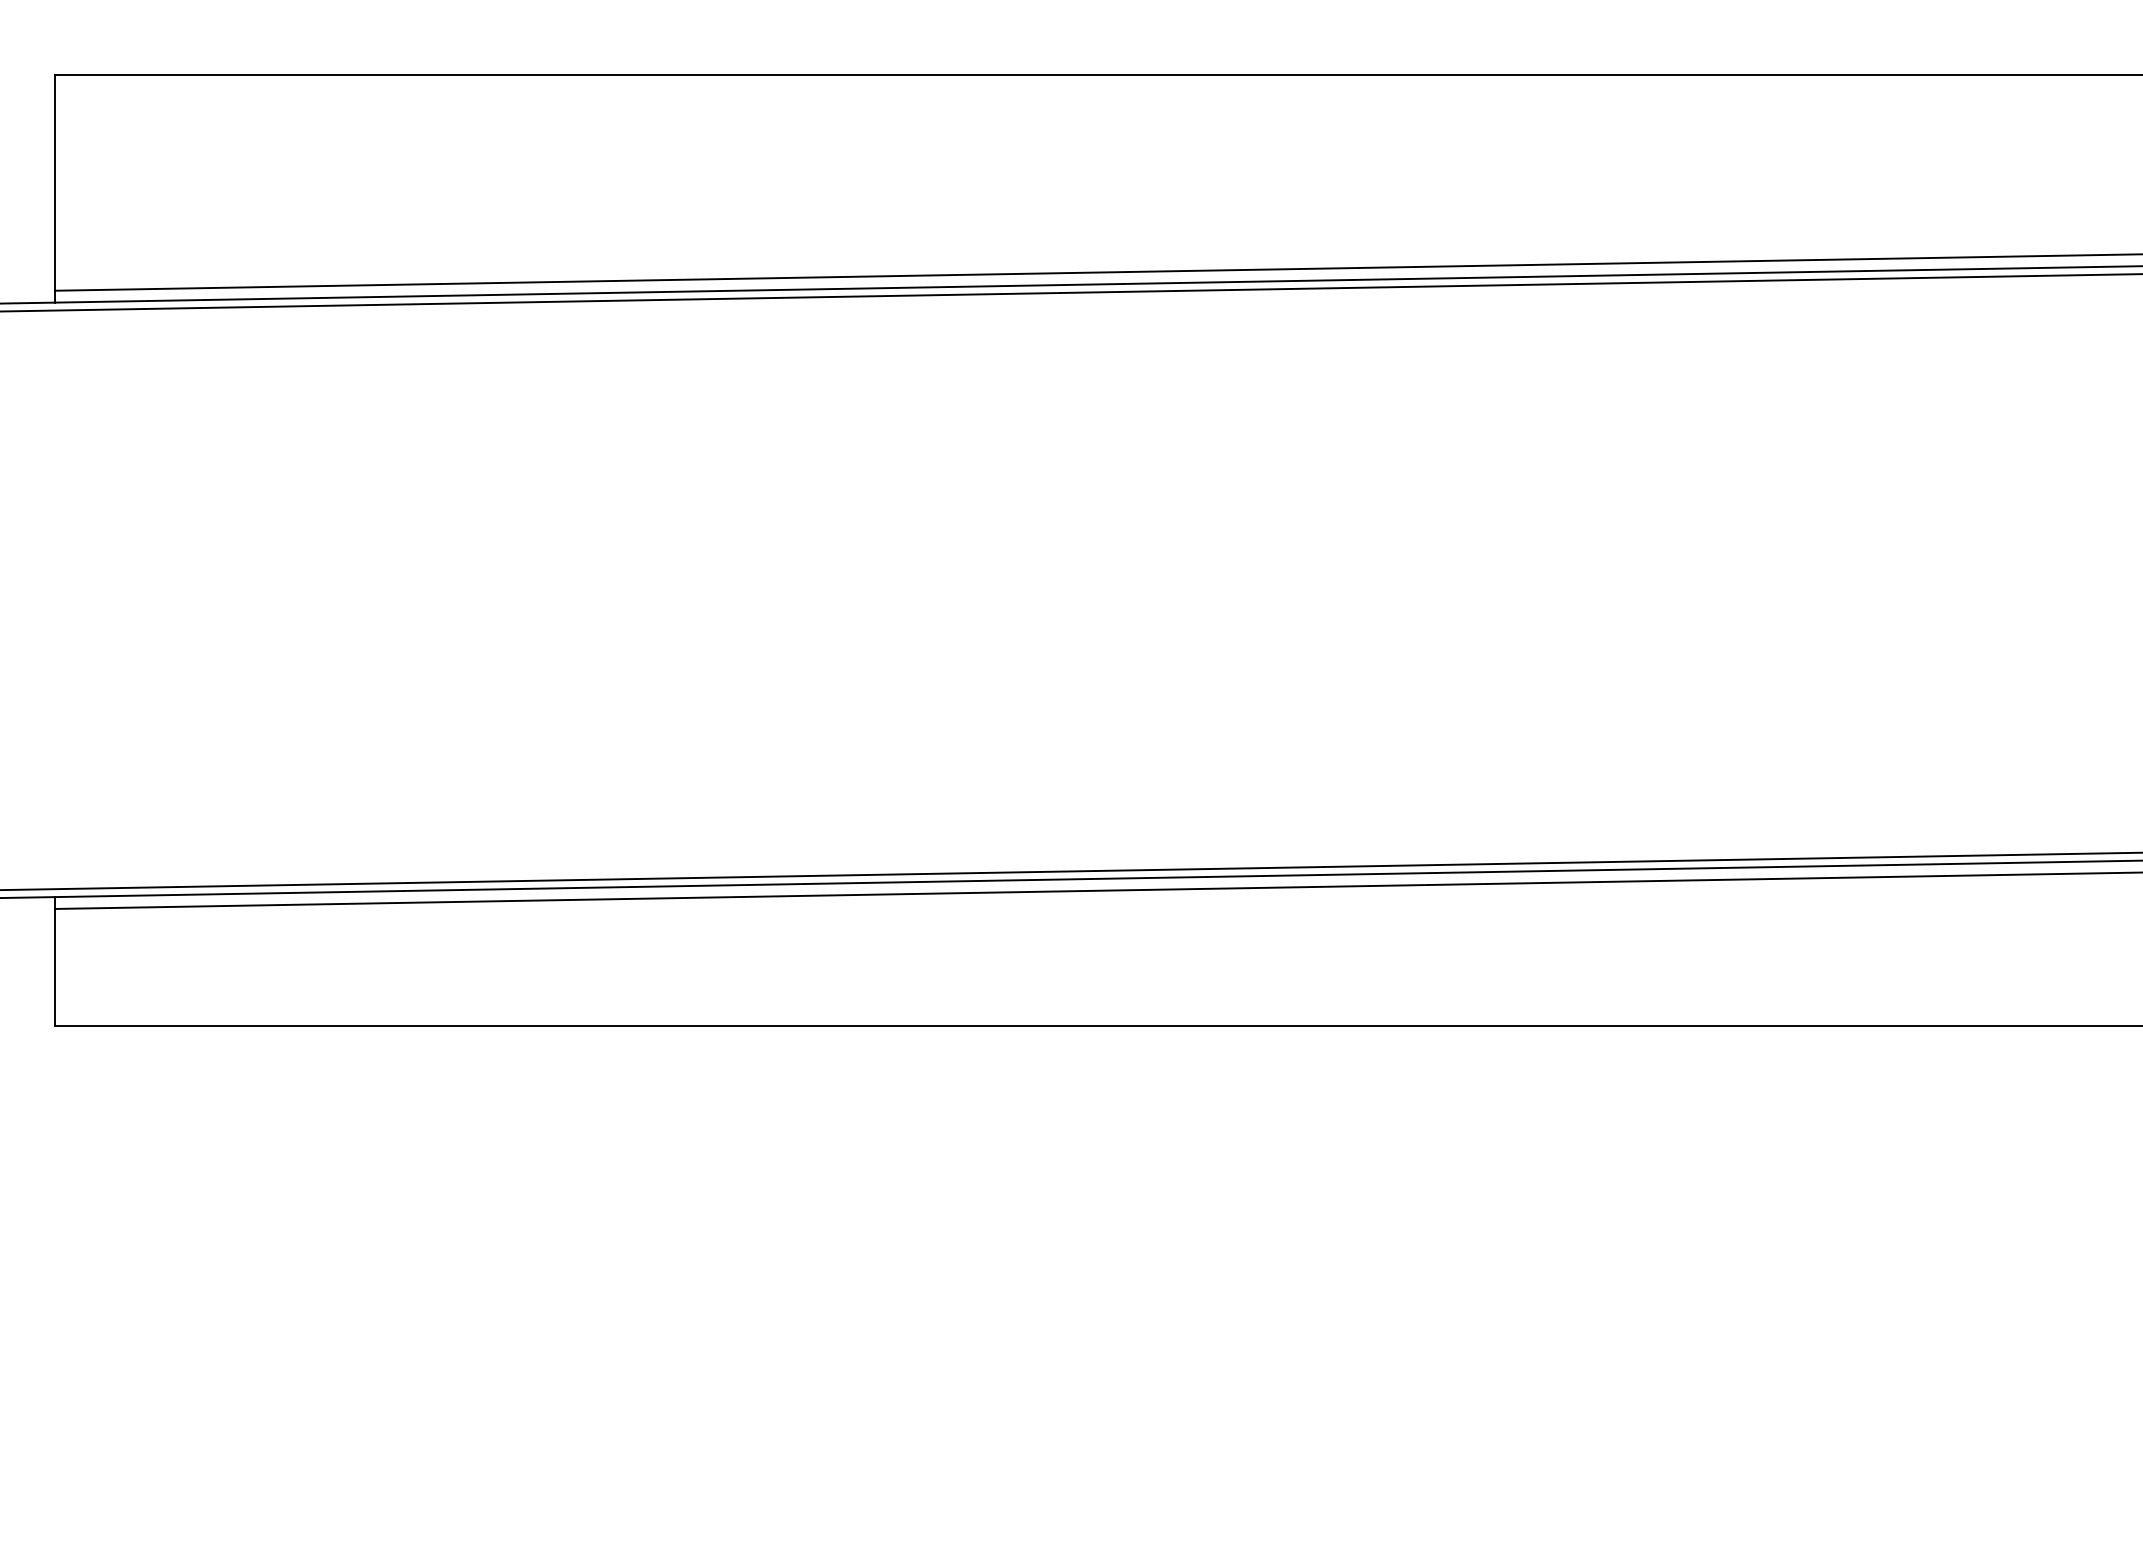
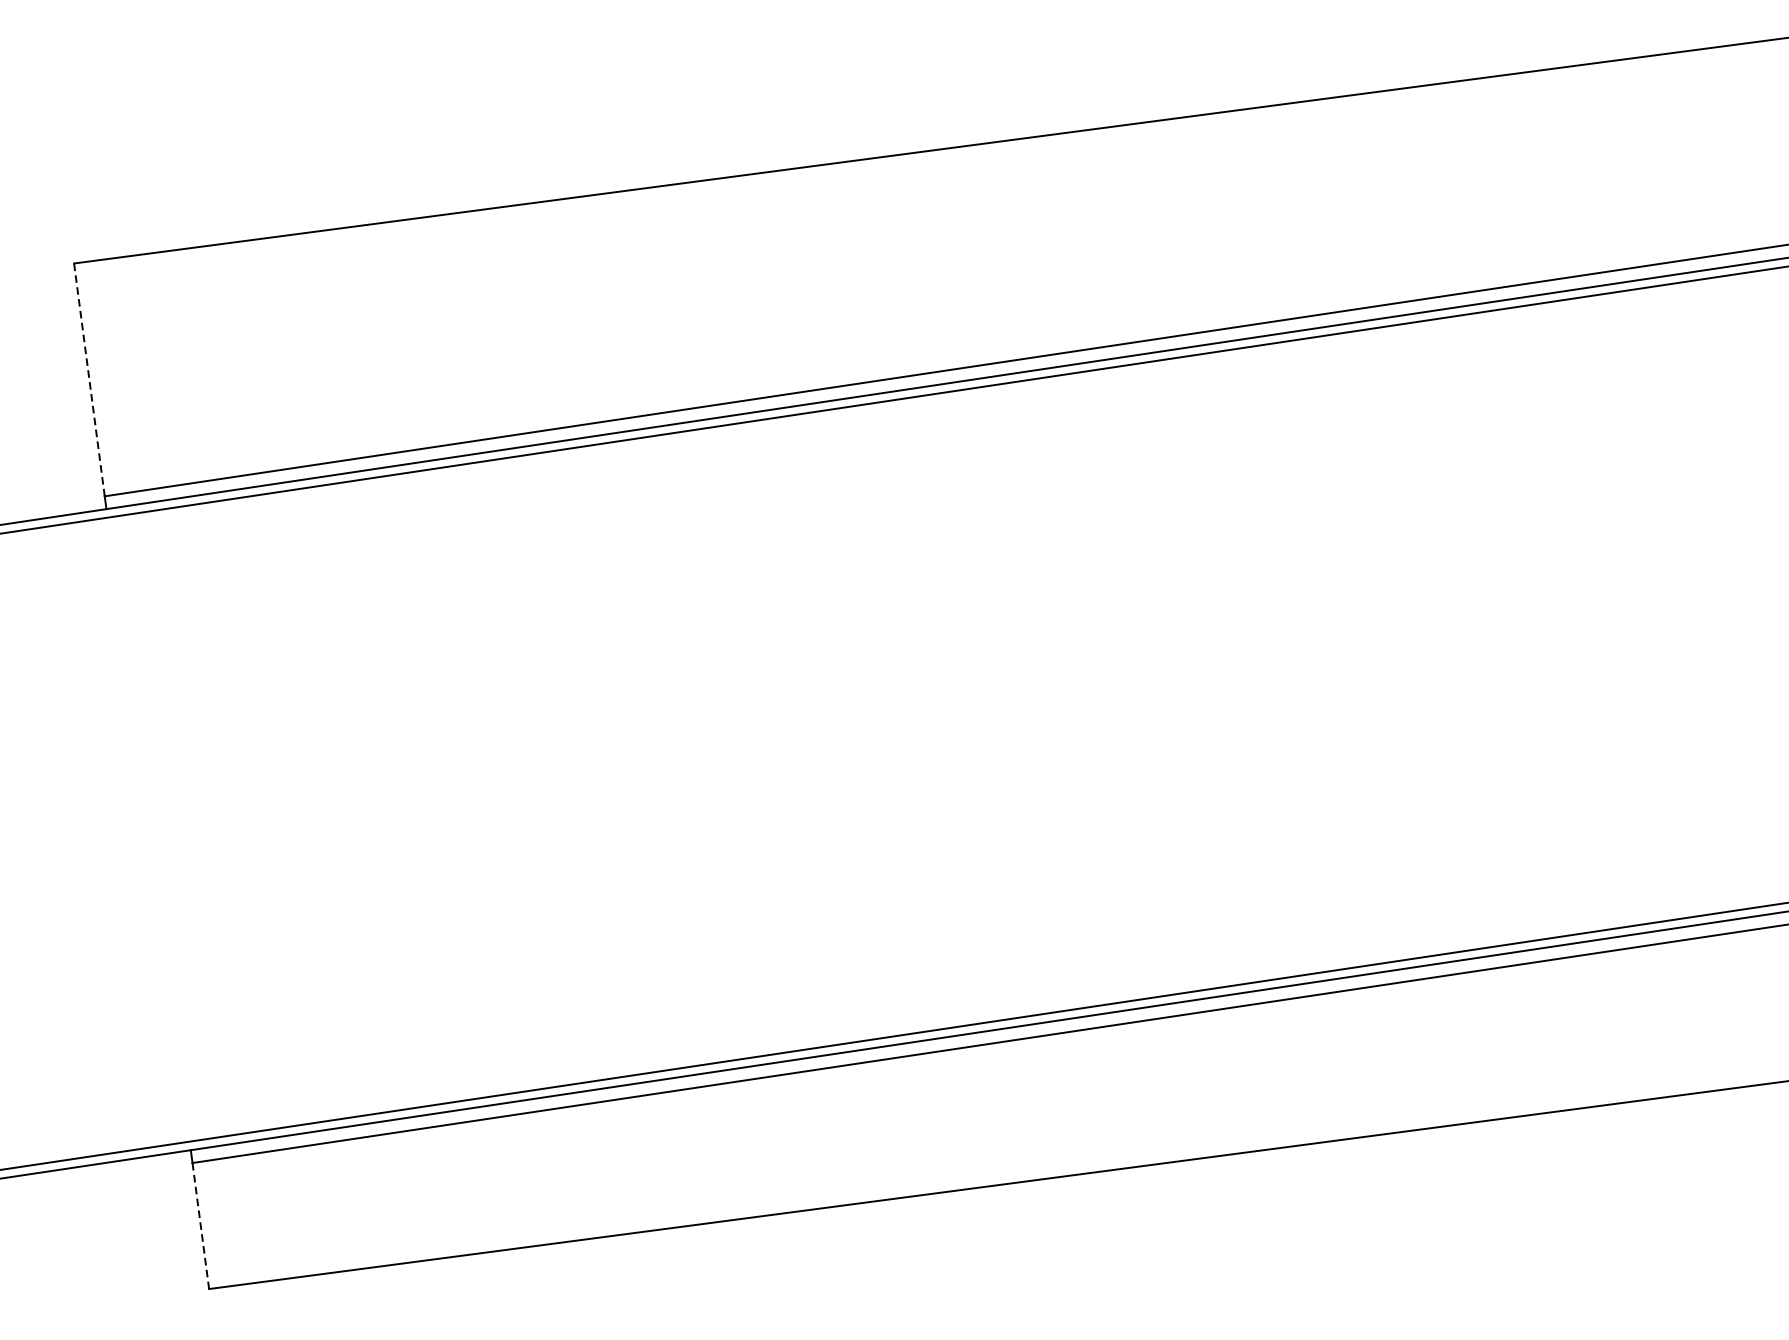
line: (55, 182) -> (89, 379), solid -> dashed
line: (55, 967) -> (201, 1226), solid -> dashed

